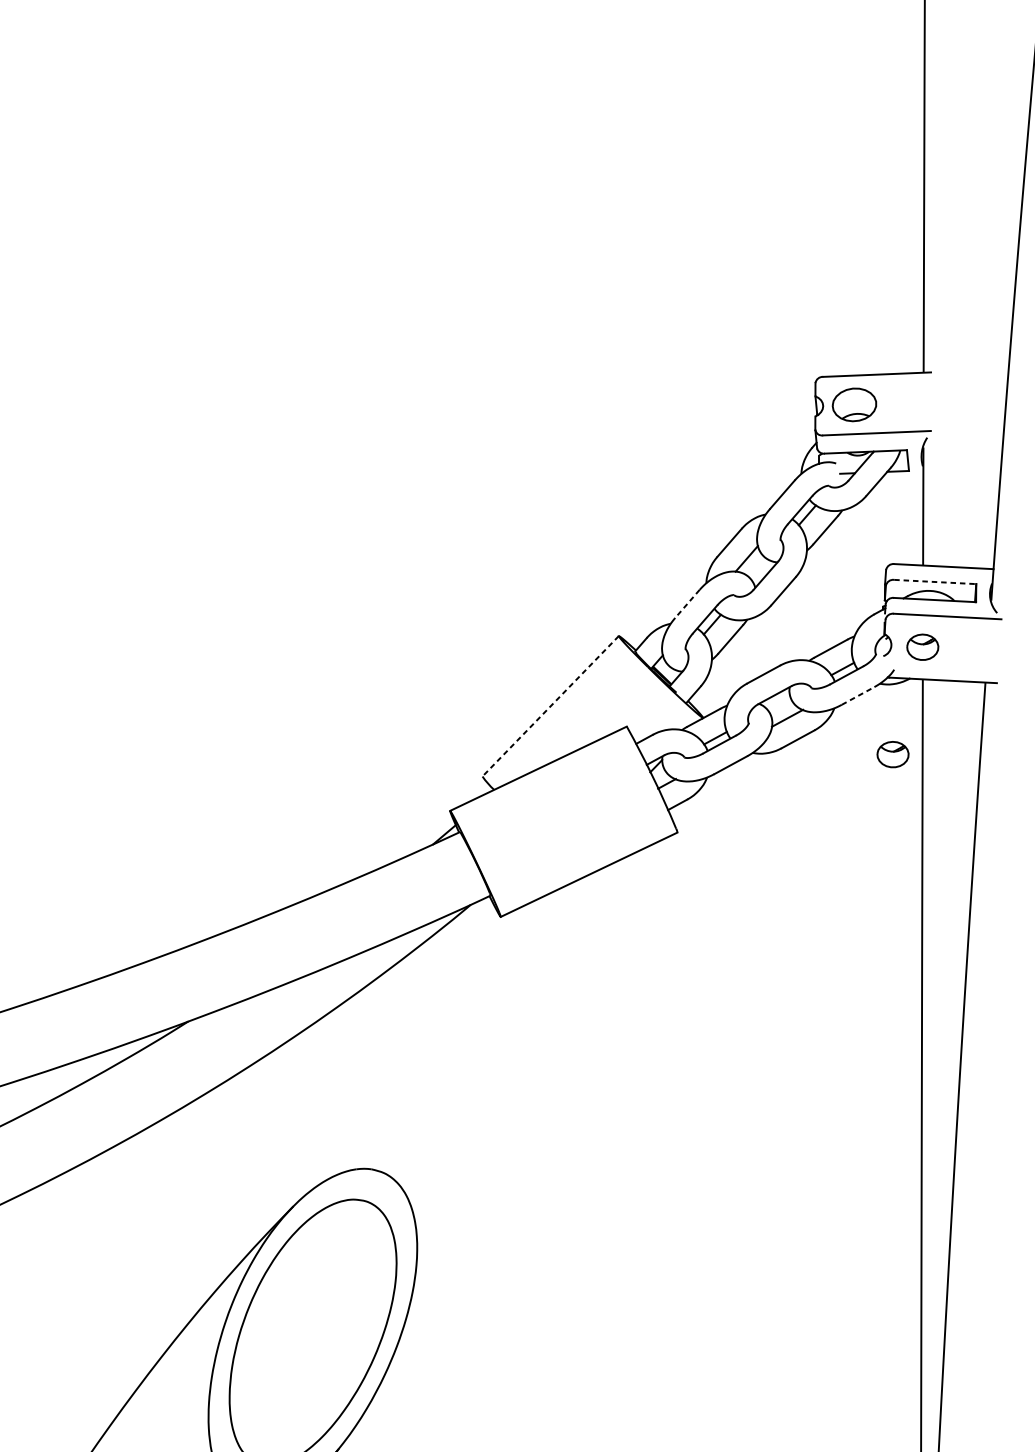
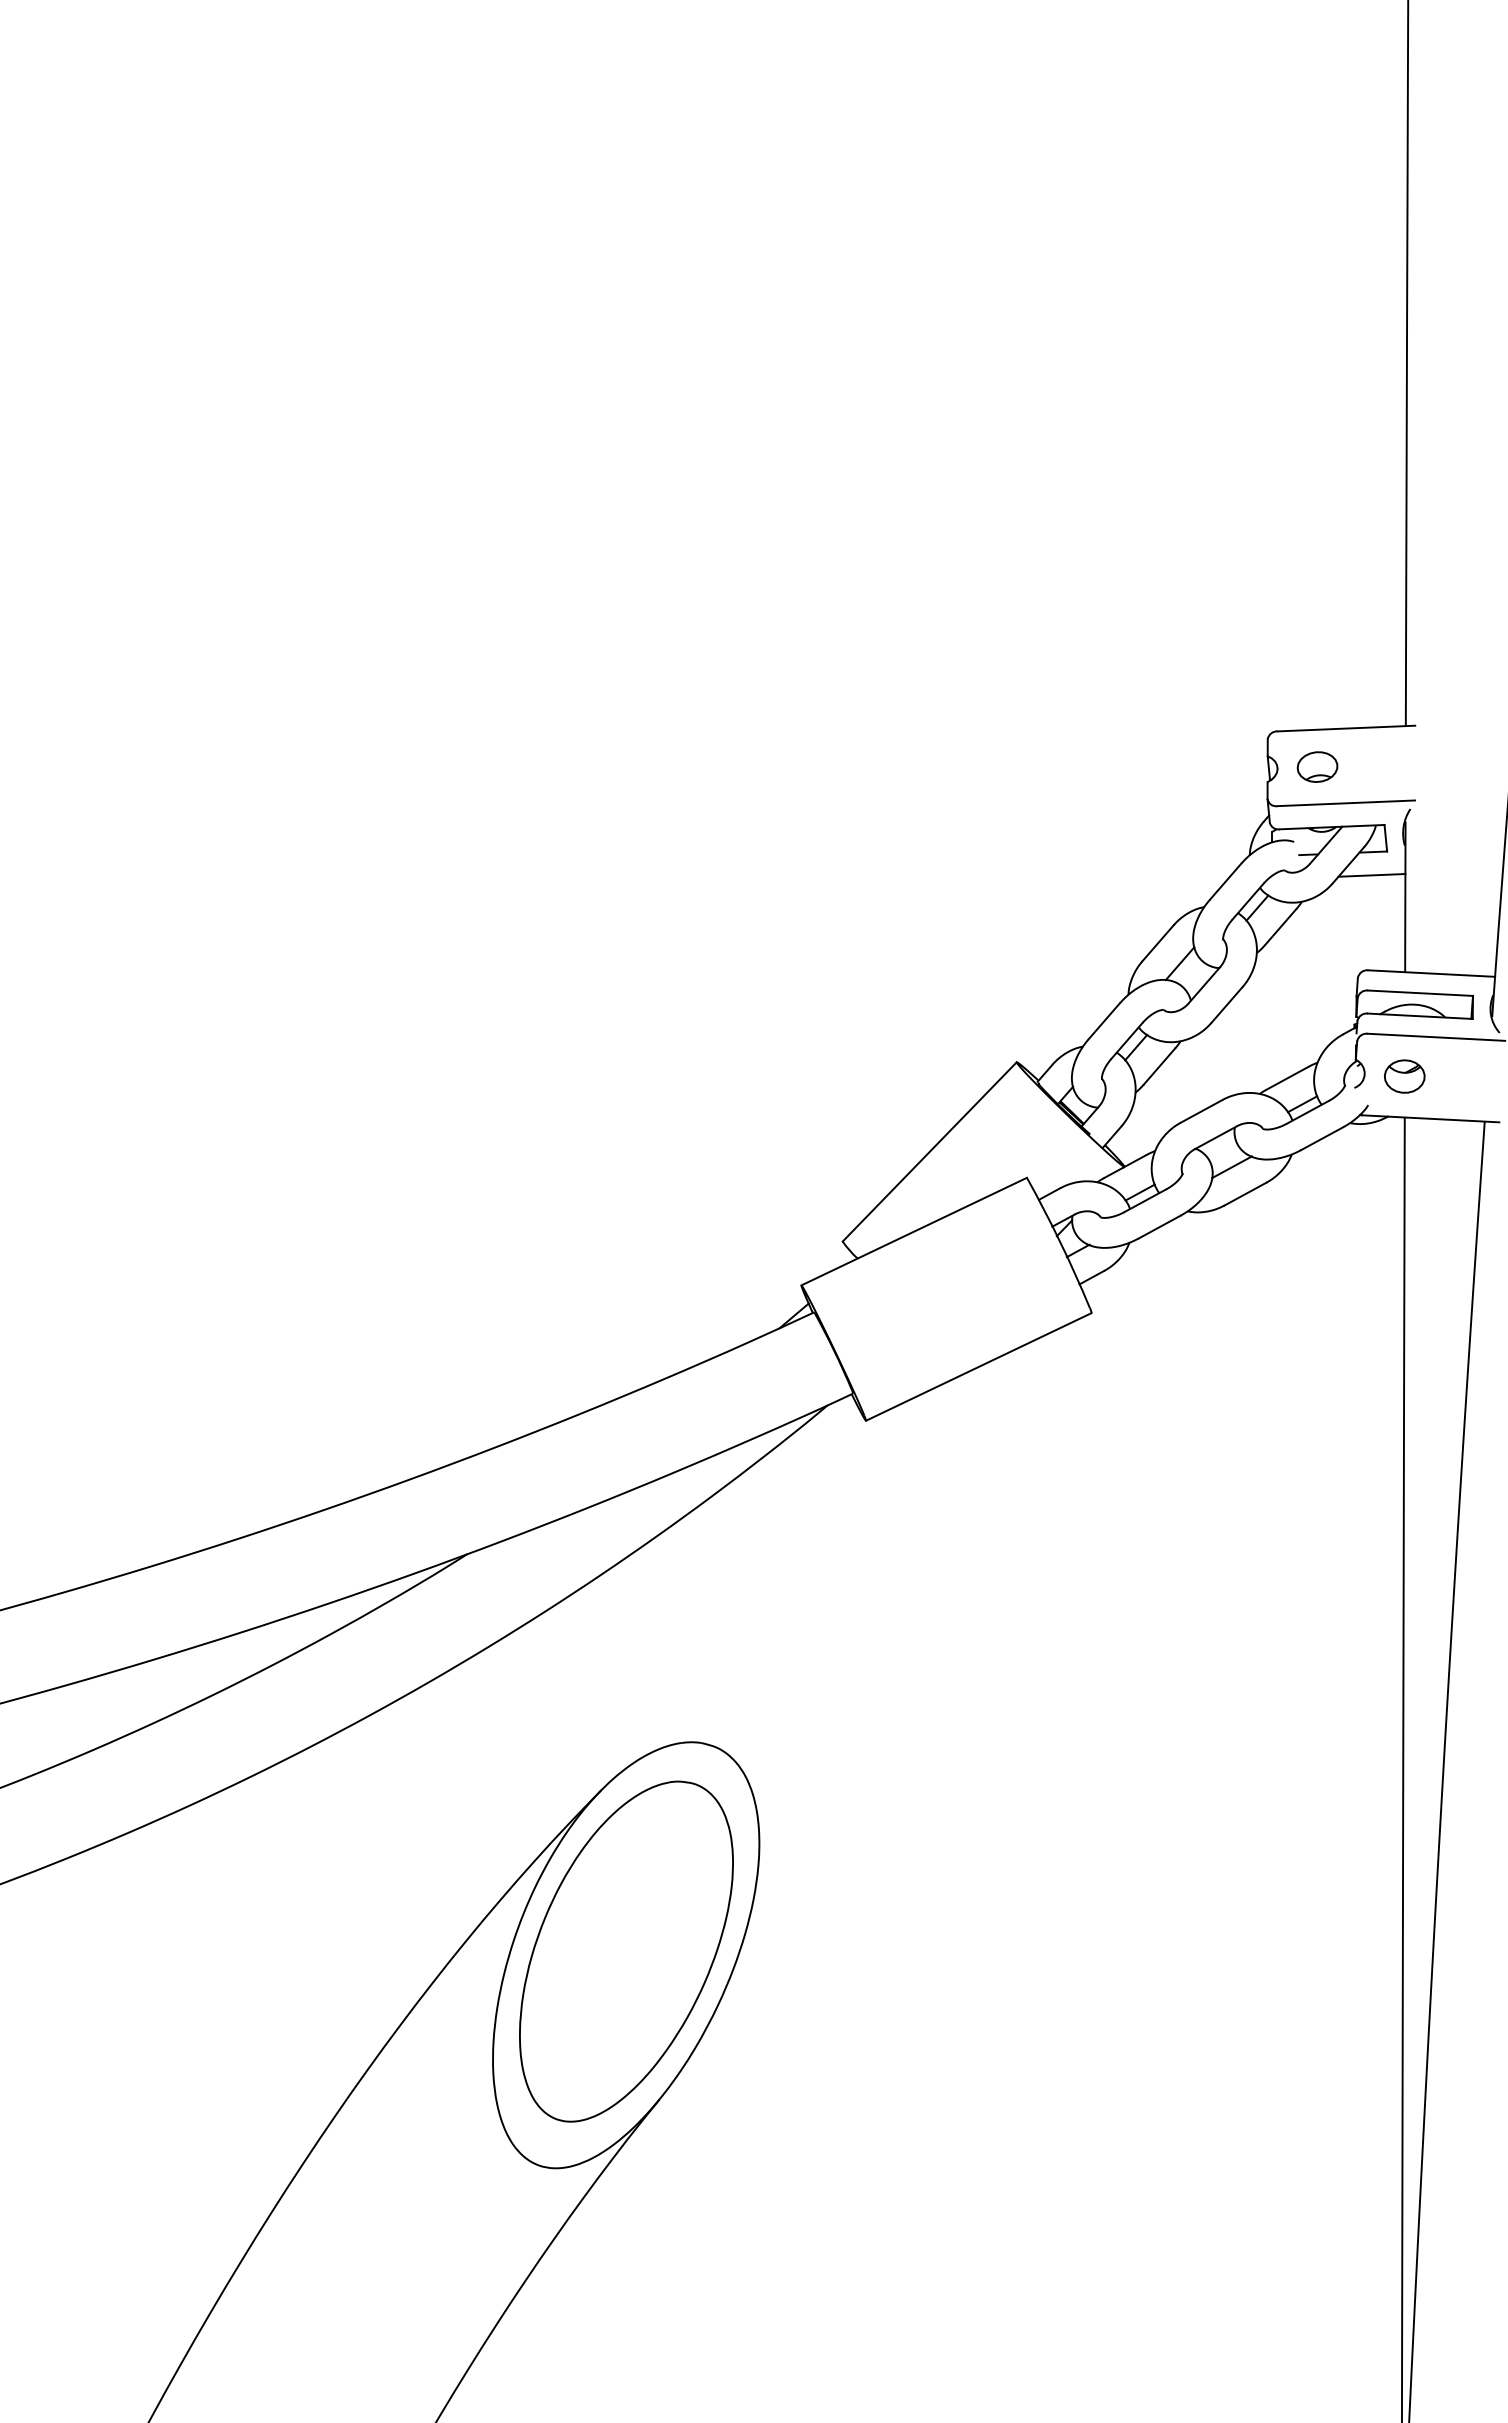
part: (854, 404) -> (1317, 766), size x0.71
line: (896, 489) -> (1371, 875), added
line: (935, 582) -> (1421, 993), dashed -> solid
line: (687, 604) -> (1104, 1021), dashed -> solid
line: (858, 695) -> (1322, 1138), dashed -> solid
line: (550, 705) -> (929, 1151), dashed -> solid
part: (892, 754) -> (1366, 1213), removed

